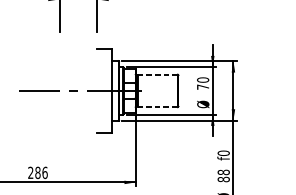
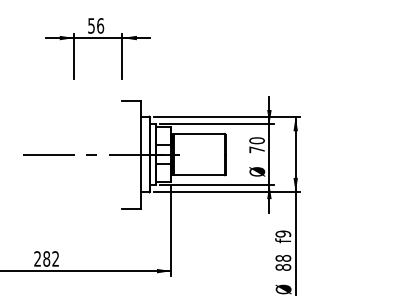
line: (157, 74) -> (199, 133), dashed -> solid
line: (157, 107) -> (199, 175), dashed -> solid
text: (223, 152) -> (283, 233), f0 -> f9
text: (44, 172) -> (55, 258), 286 -> 282

